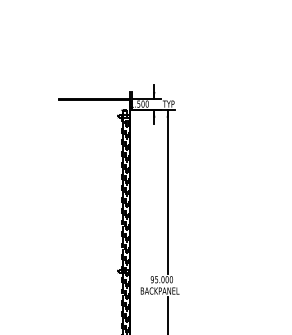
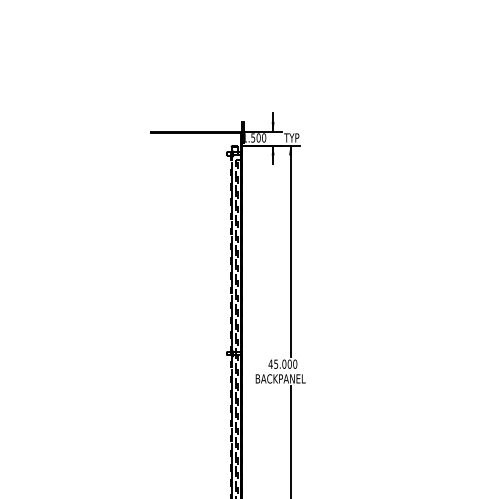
text: (152, 279) -> (270, 363), 95.000 -> 45.000

